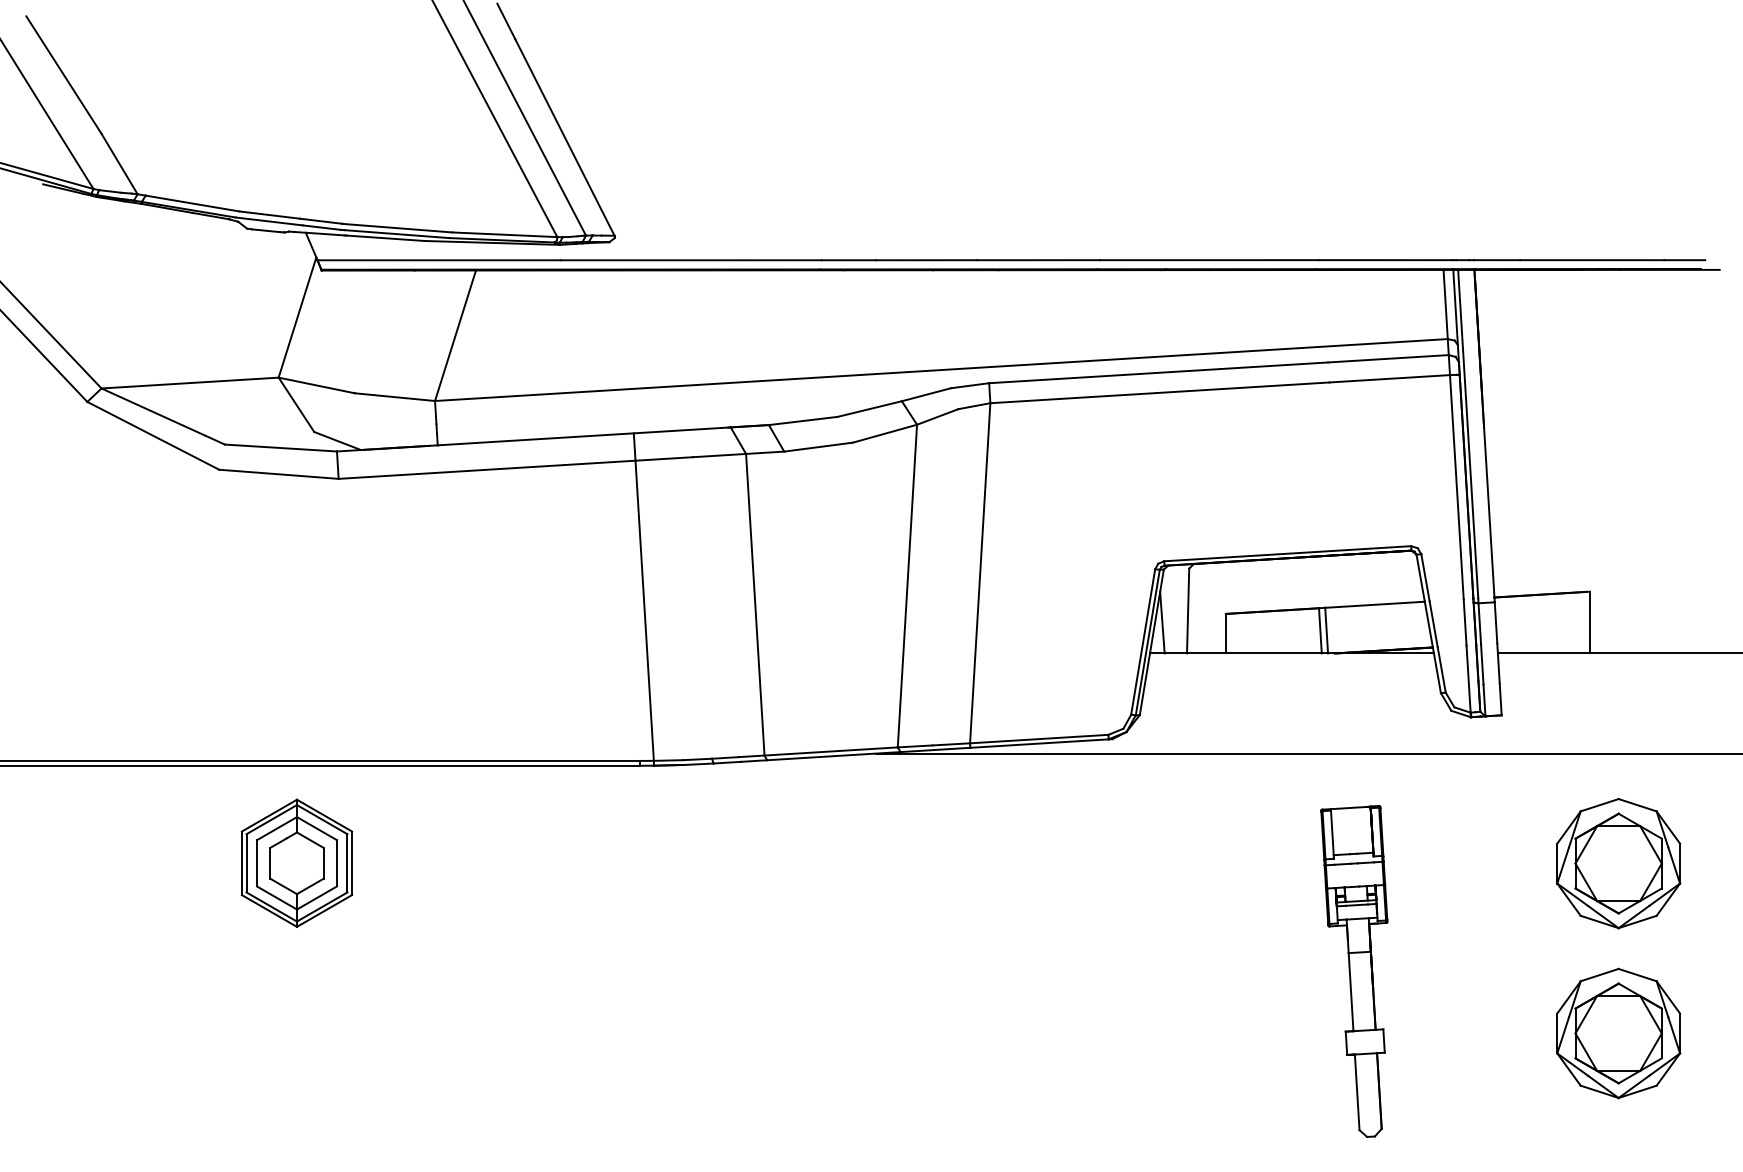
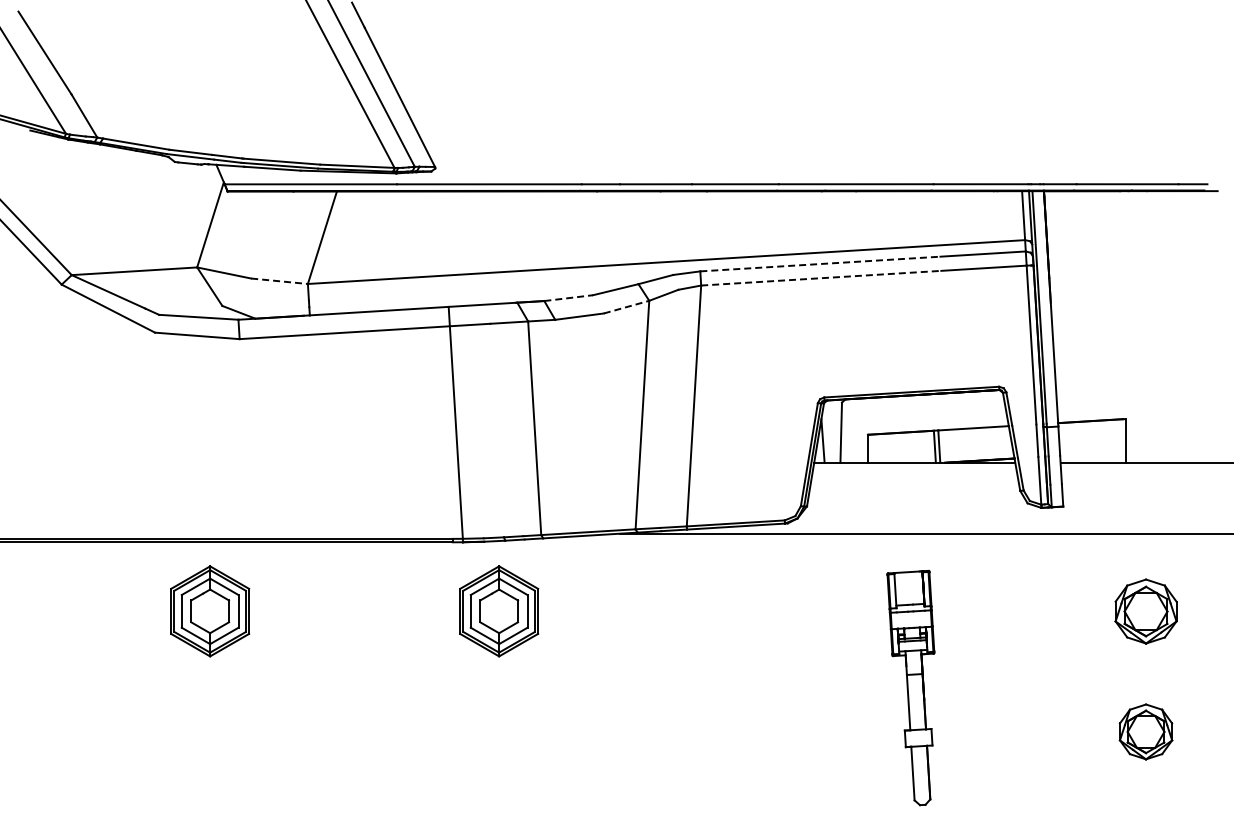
line: (1158, 373) -> (820, 264), solid -> dashed
line: (1160, 393) -> (821, 278), solid -> dashed
line: (396, 397) -> (280, 281), solid -> dashed
line: (804, 421) -> (569, 298), solid -> dashed
line: (884, 434) -> (626, 307), solid -> dashed
part: (705, 863) -> (499, 611), added
part: (1617, 863) -> (1145, 611), size x0.7
part: (1353, 970) -> (910, 687), moved
part: (1617, 1032) -> (1145, 731), size x0.6

